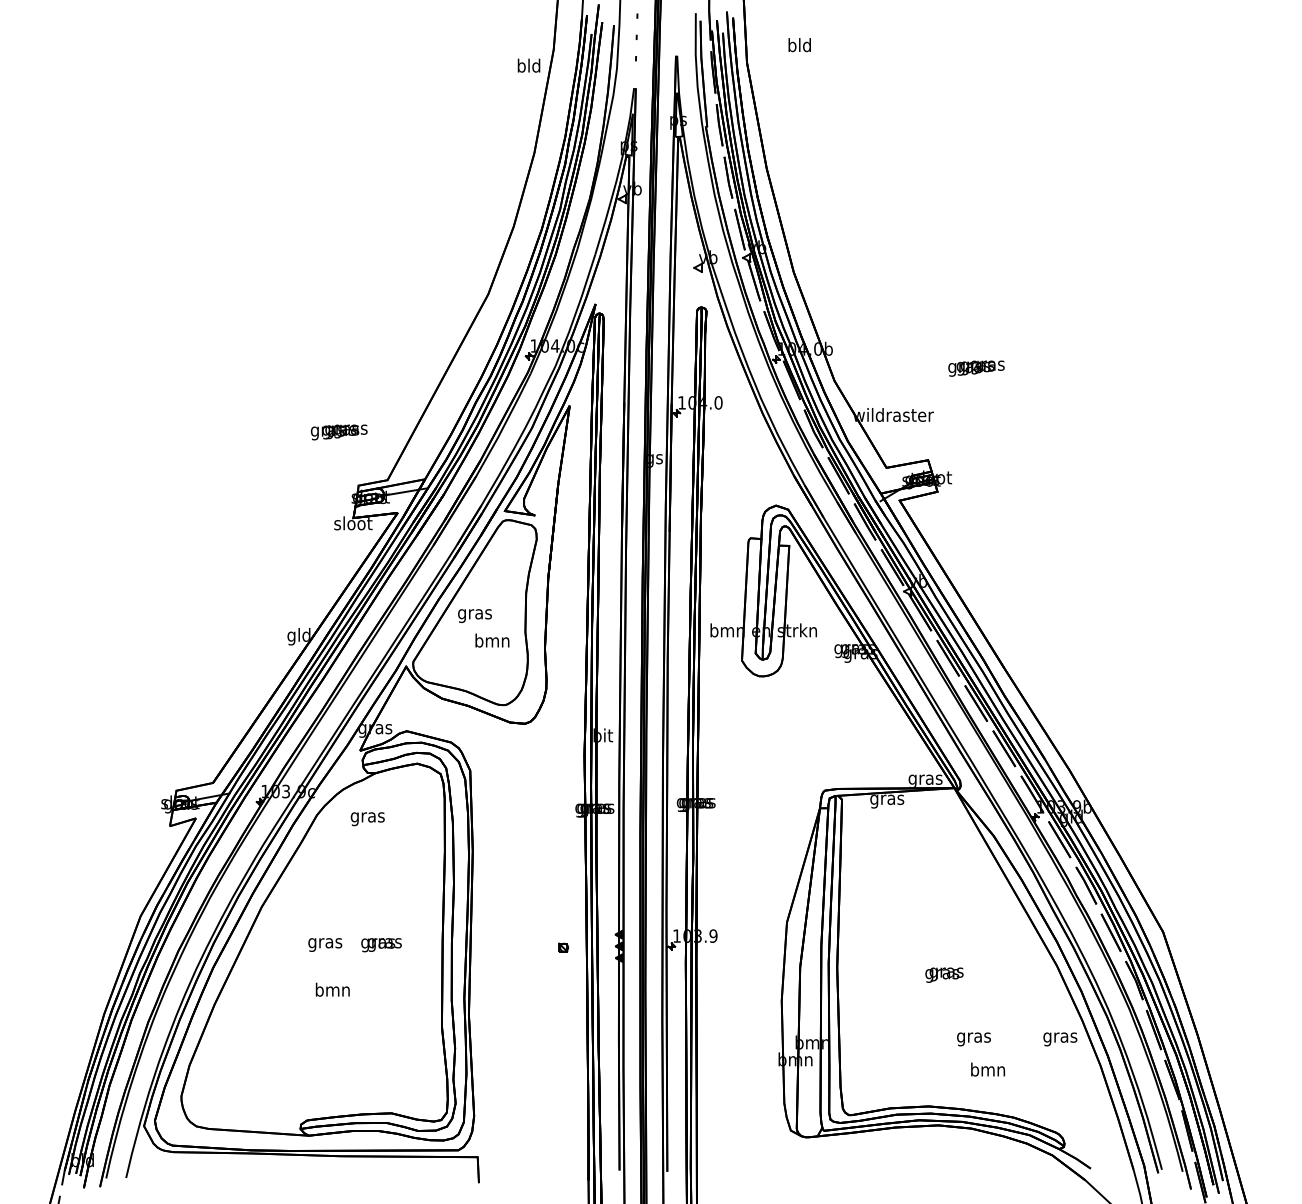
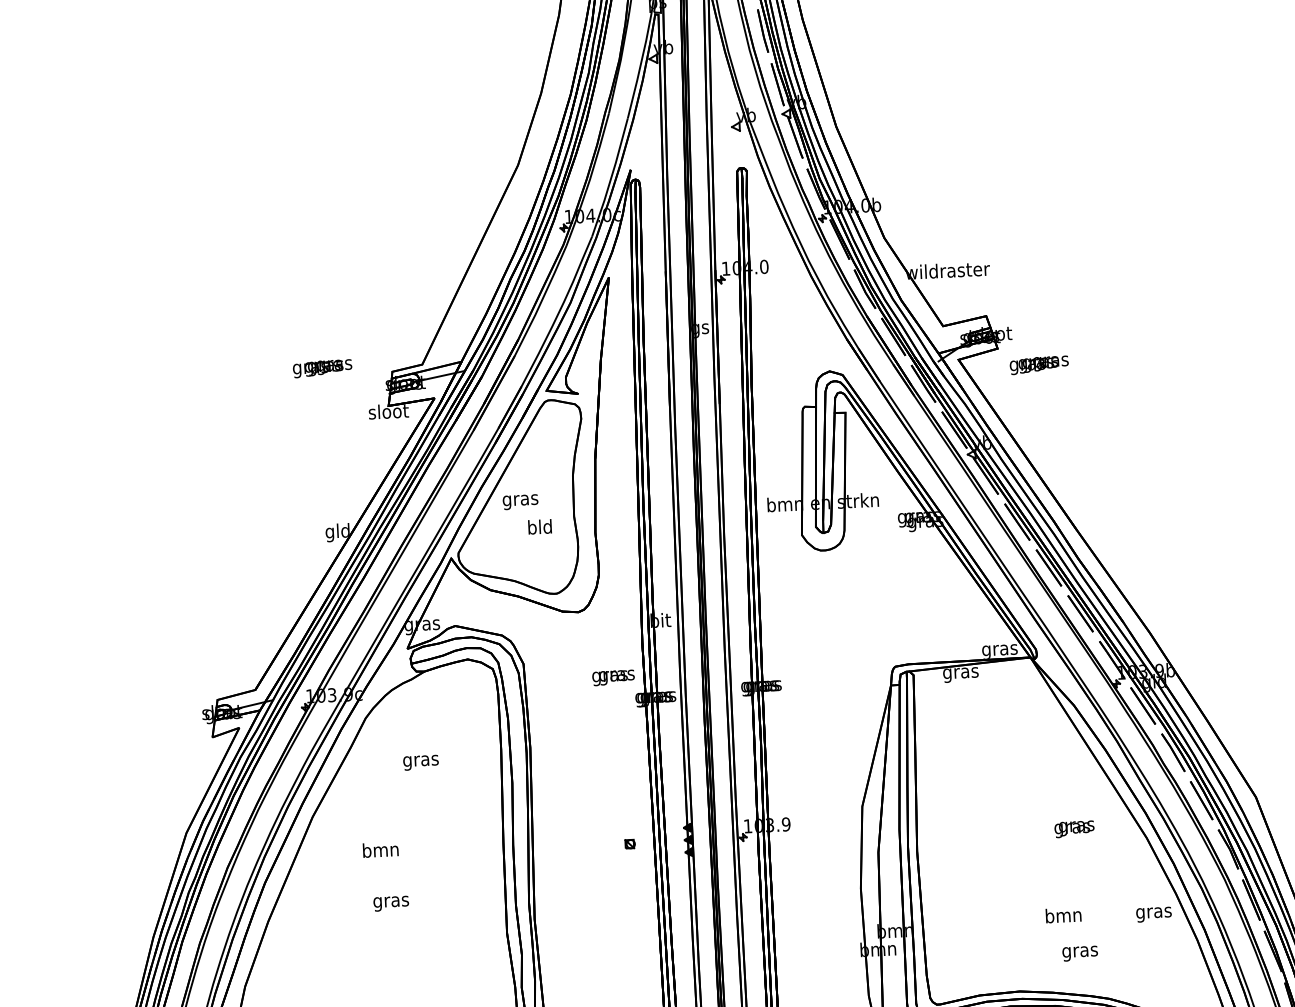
text: (976, 368) -> (1039, 365), moved
text: (338, 432) -> (321, 368), moved
text: (492, 640) -> (540, 526), bmn -> bld
text: (367, 819) -> (420, 763), moved
text: (325, 942) -> (381, 850), gras -> bmn
text: (381, 945) -> (613, 678), moved
text: (944, 974) -> (1074, 828), moved
text: (332, 991) -> (390, 901), bmn -> gras
text: (973, 1037) -> (1063, 917), gras -> bmn
text: (987, 1071) -> (1079, 951), bmn -> gras

